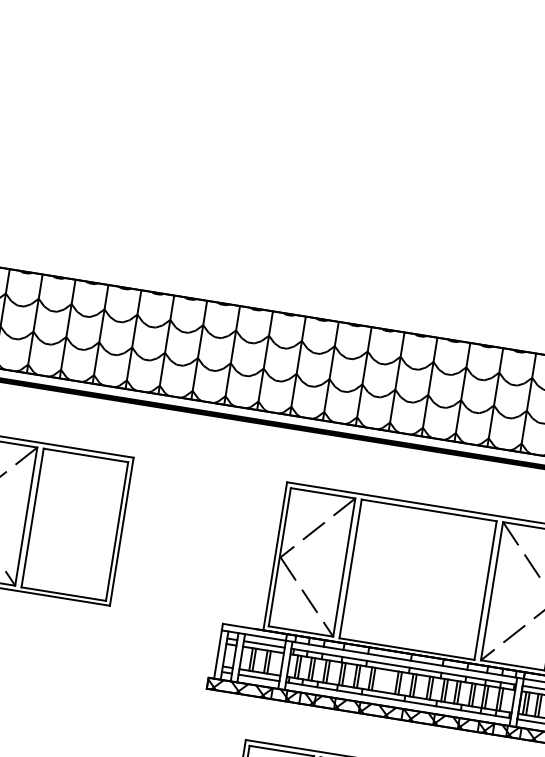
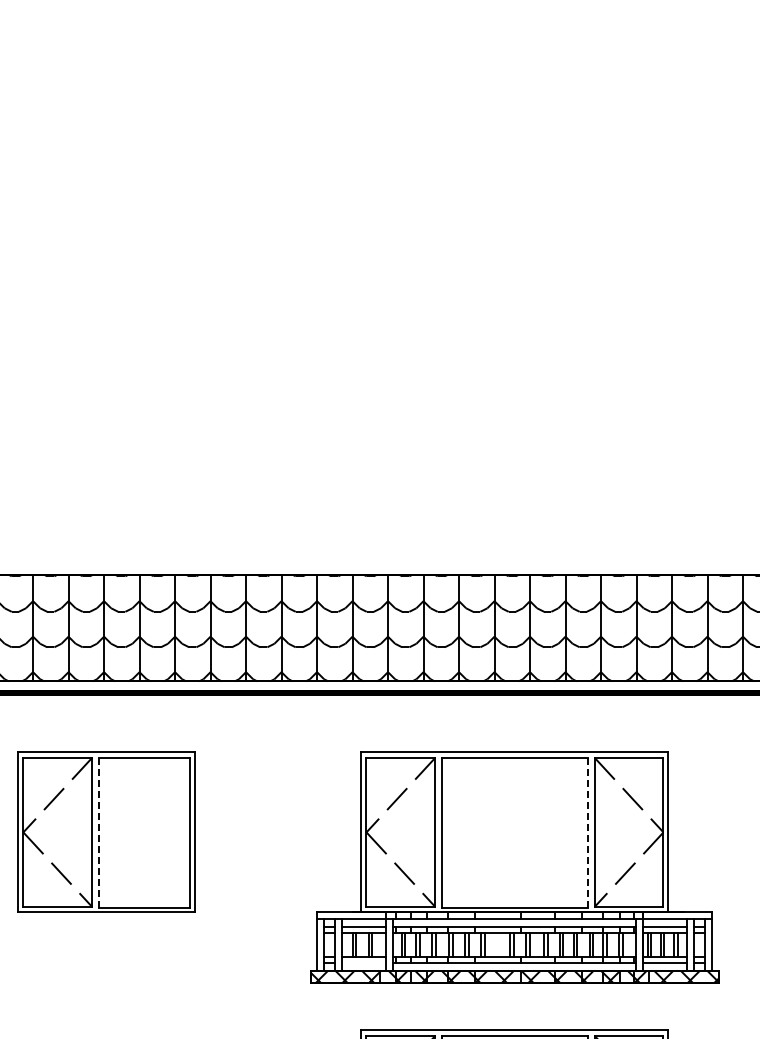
line: (33, 517) -> (99, 832), solid -> dashed
line: (485, 590) -> (587, 832), solid -> dashed
line: (259, 677) -> (364, 962), removed

